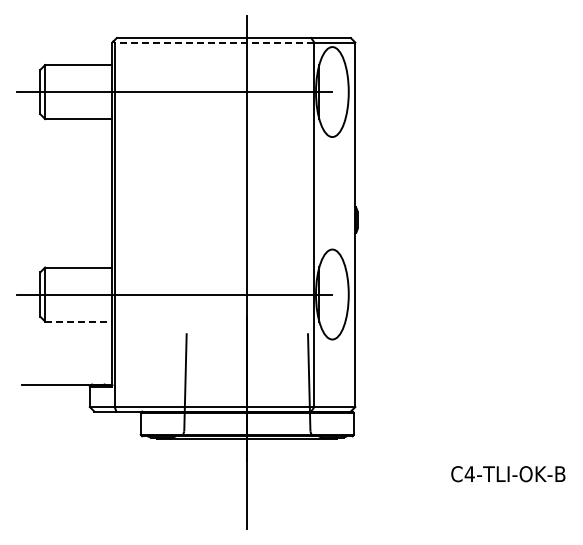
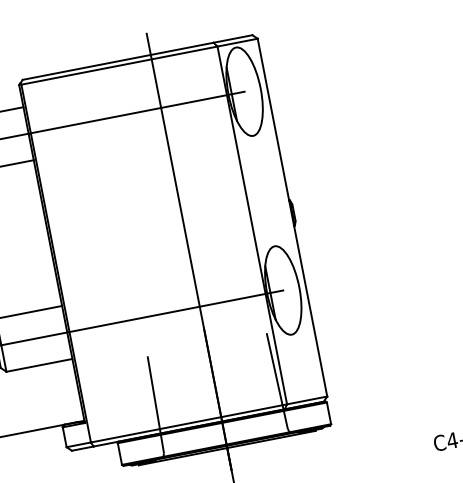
line: (214, 42) -> (119, 65), dashed -> solid
line: (78, 321) -> (39, 365), dashed -> solid

